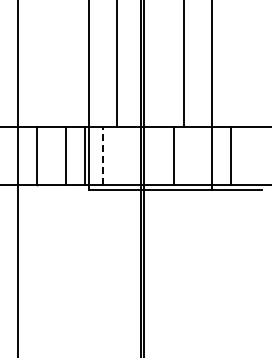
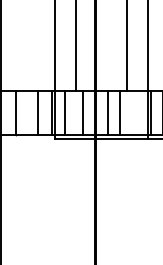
line: (102, 155) -> (65, 113), dashed -> solid
line: (125, 155) -> (82, 113), added
line: (159, 155) -> (108, 113), added
line: (215, 155) -> (150, 113), added

